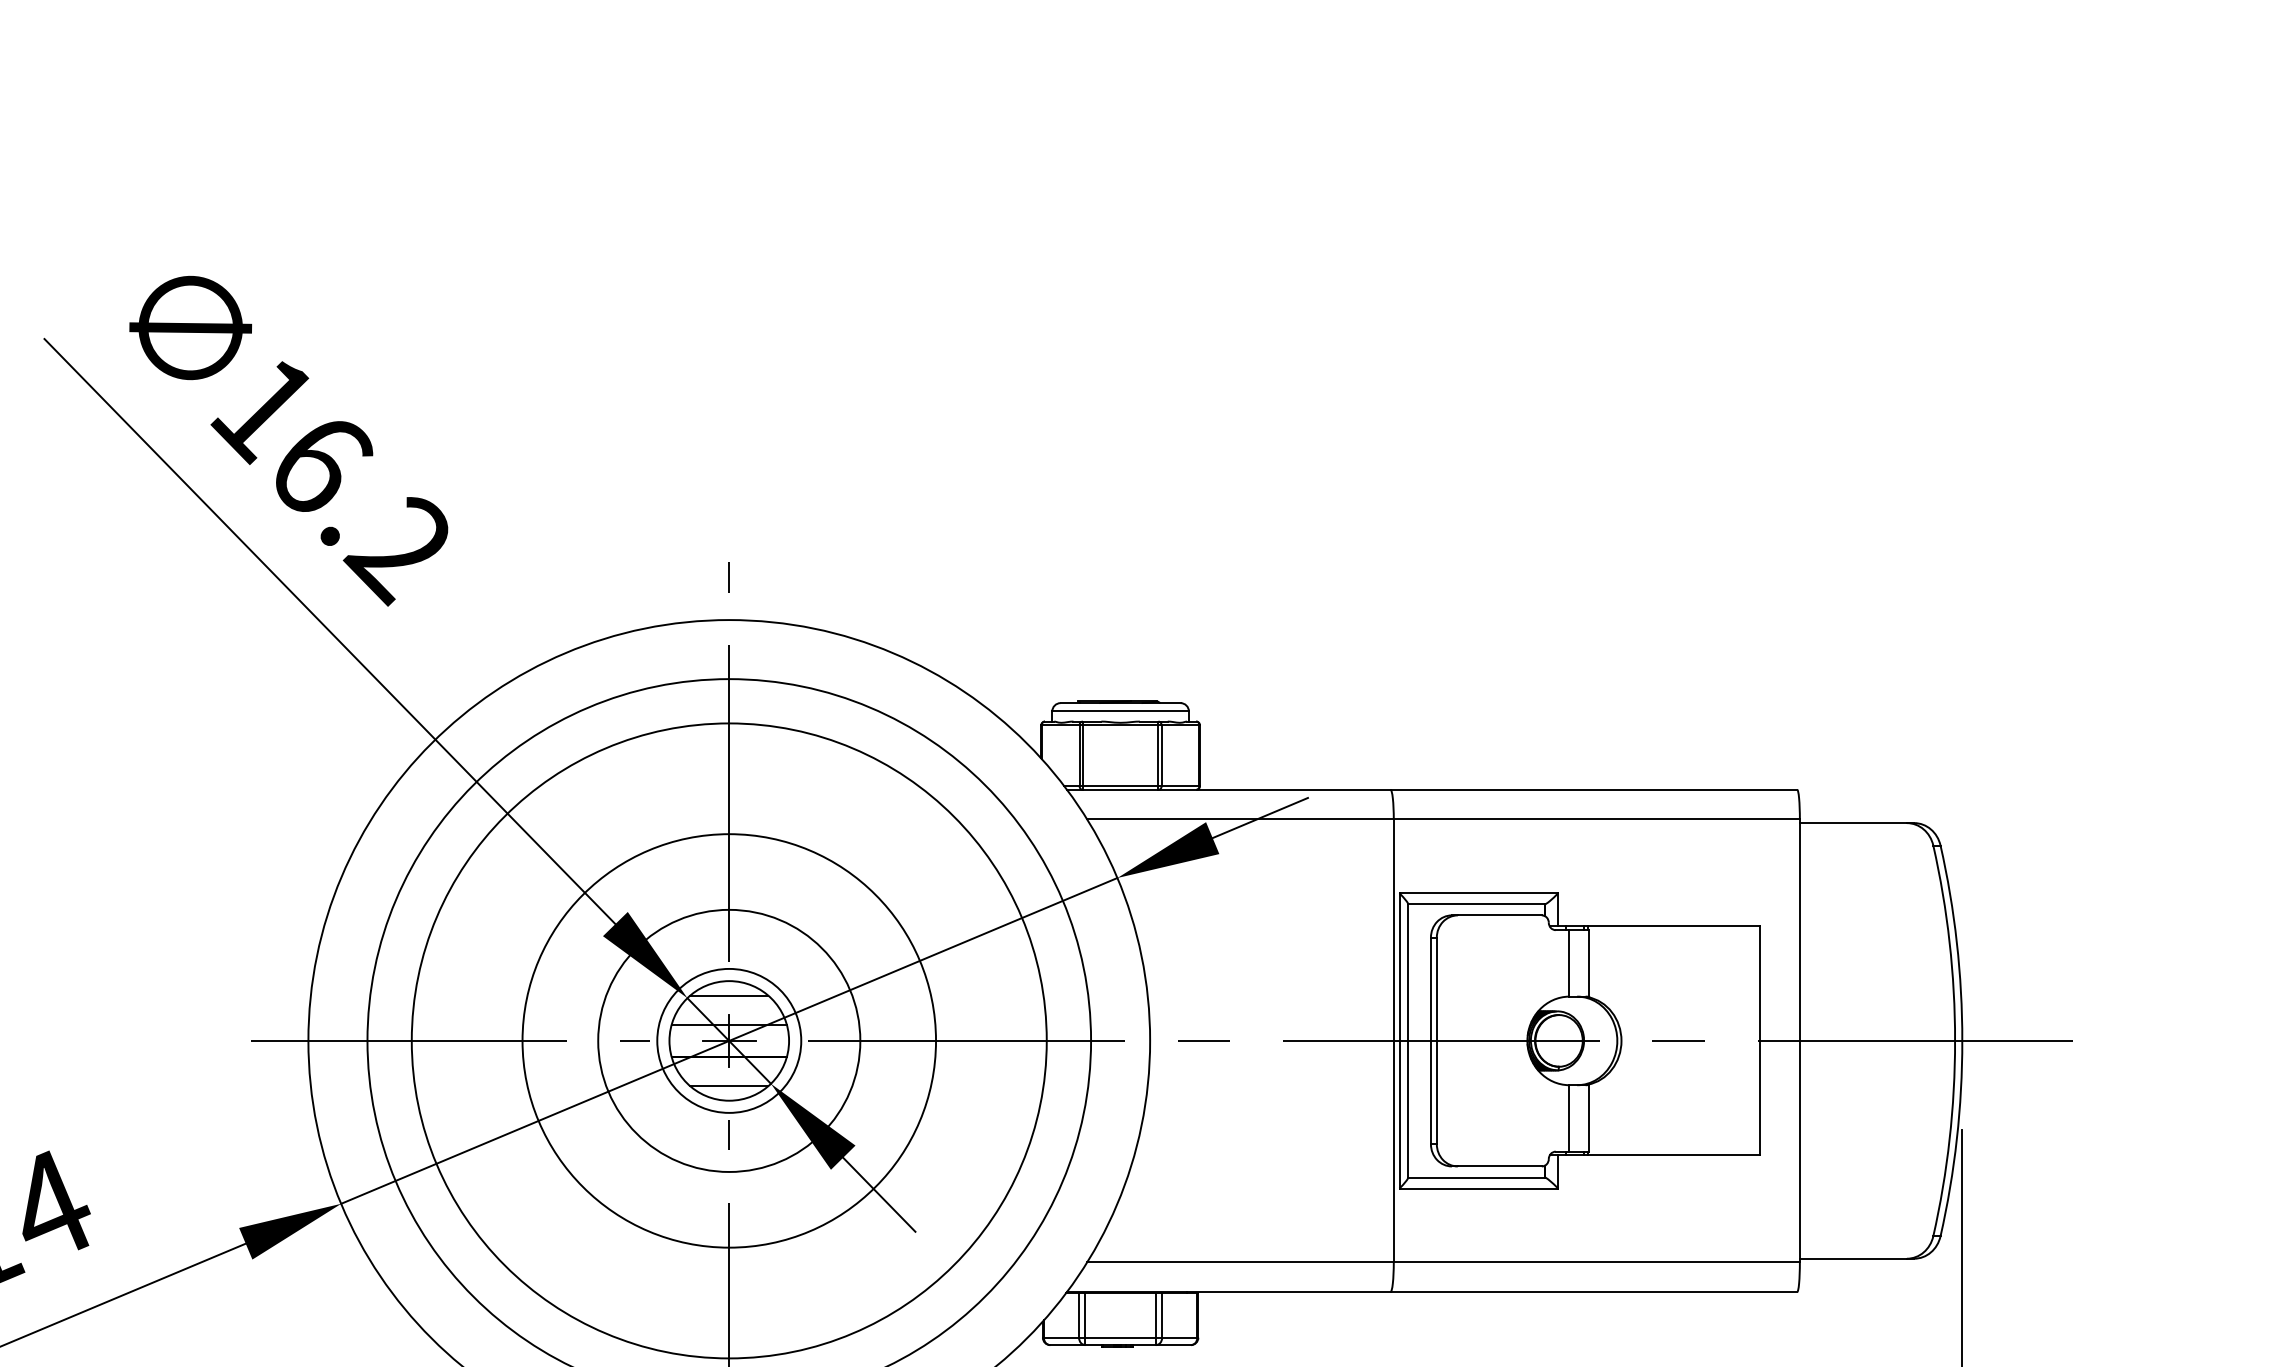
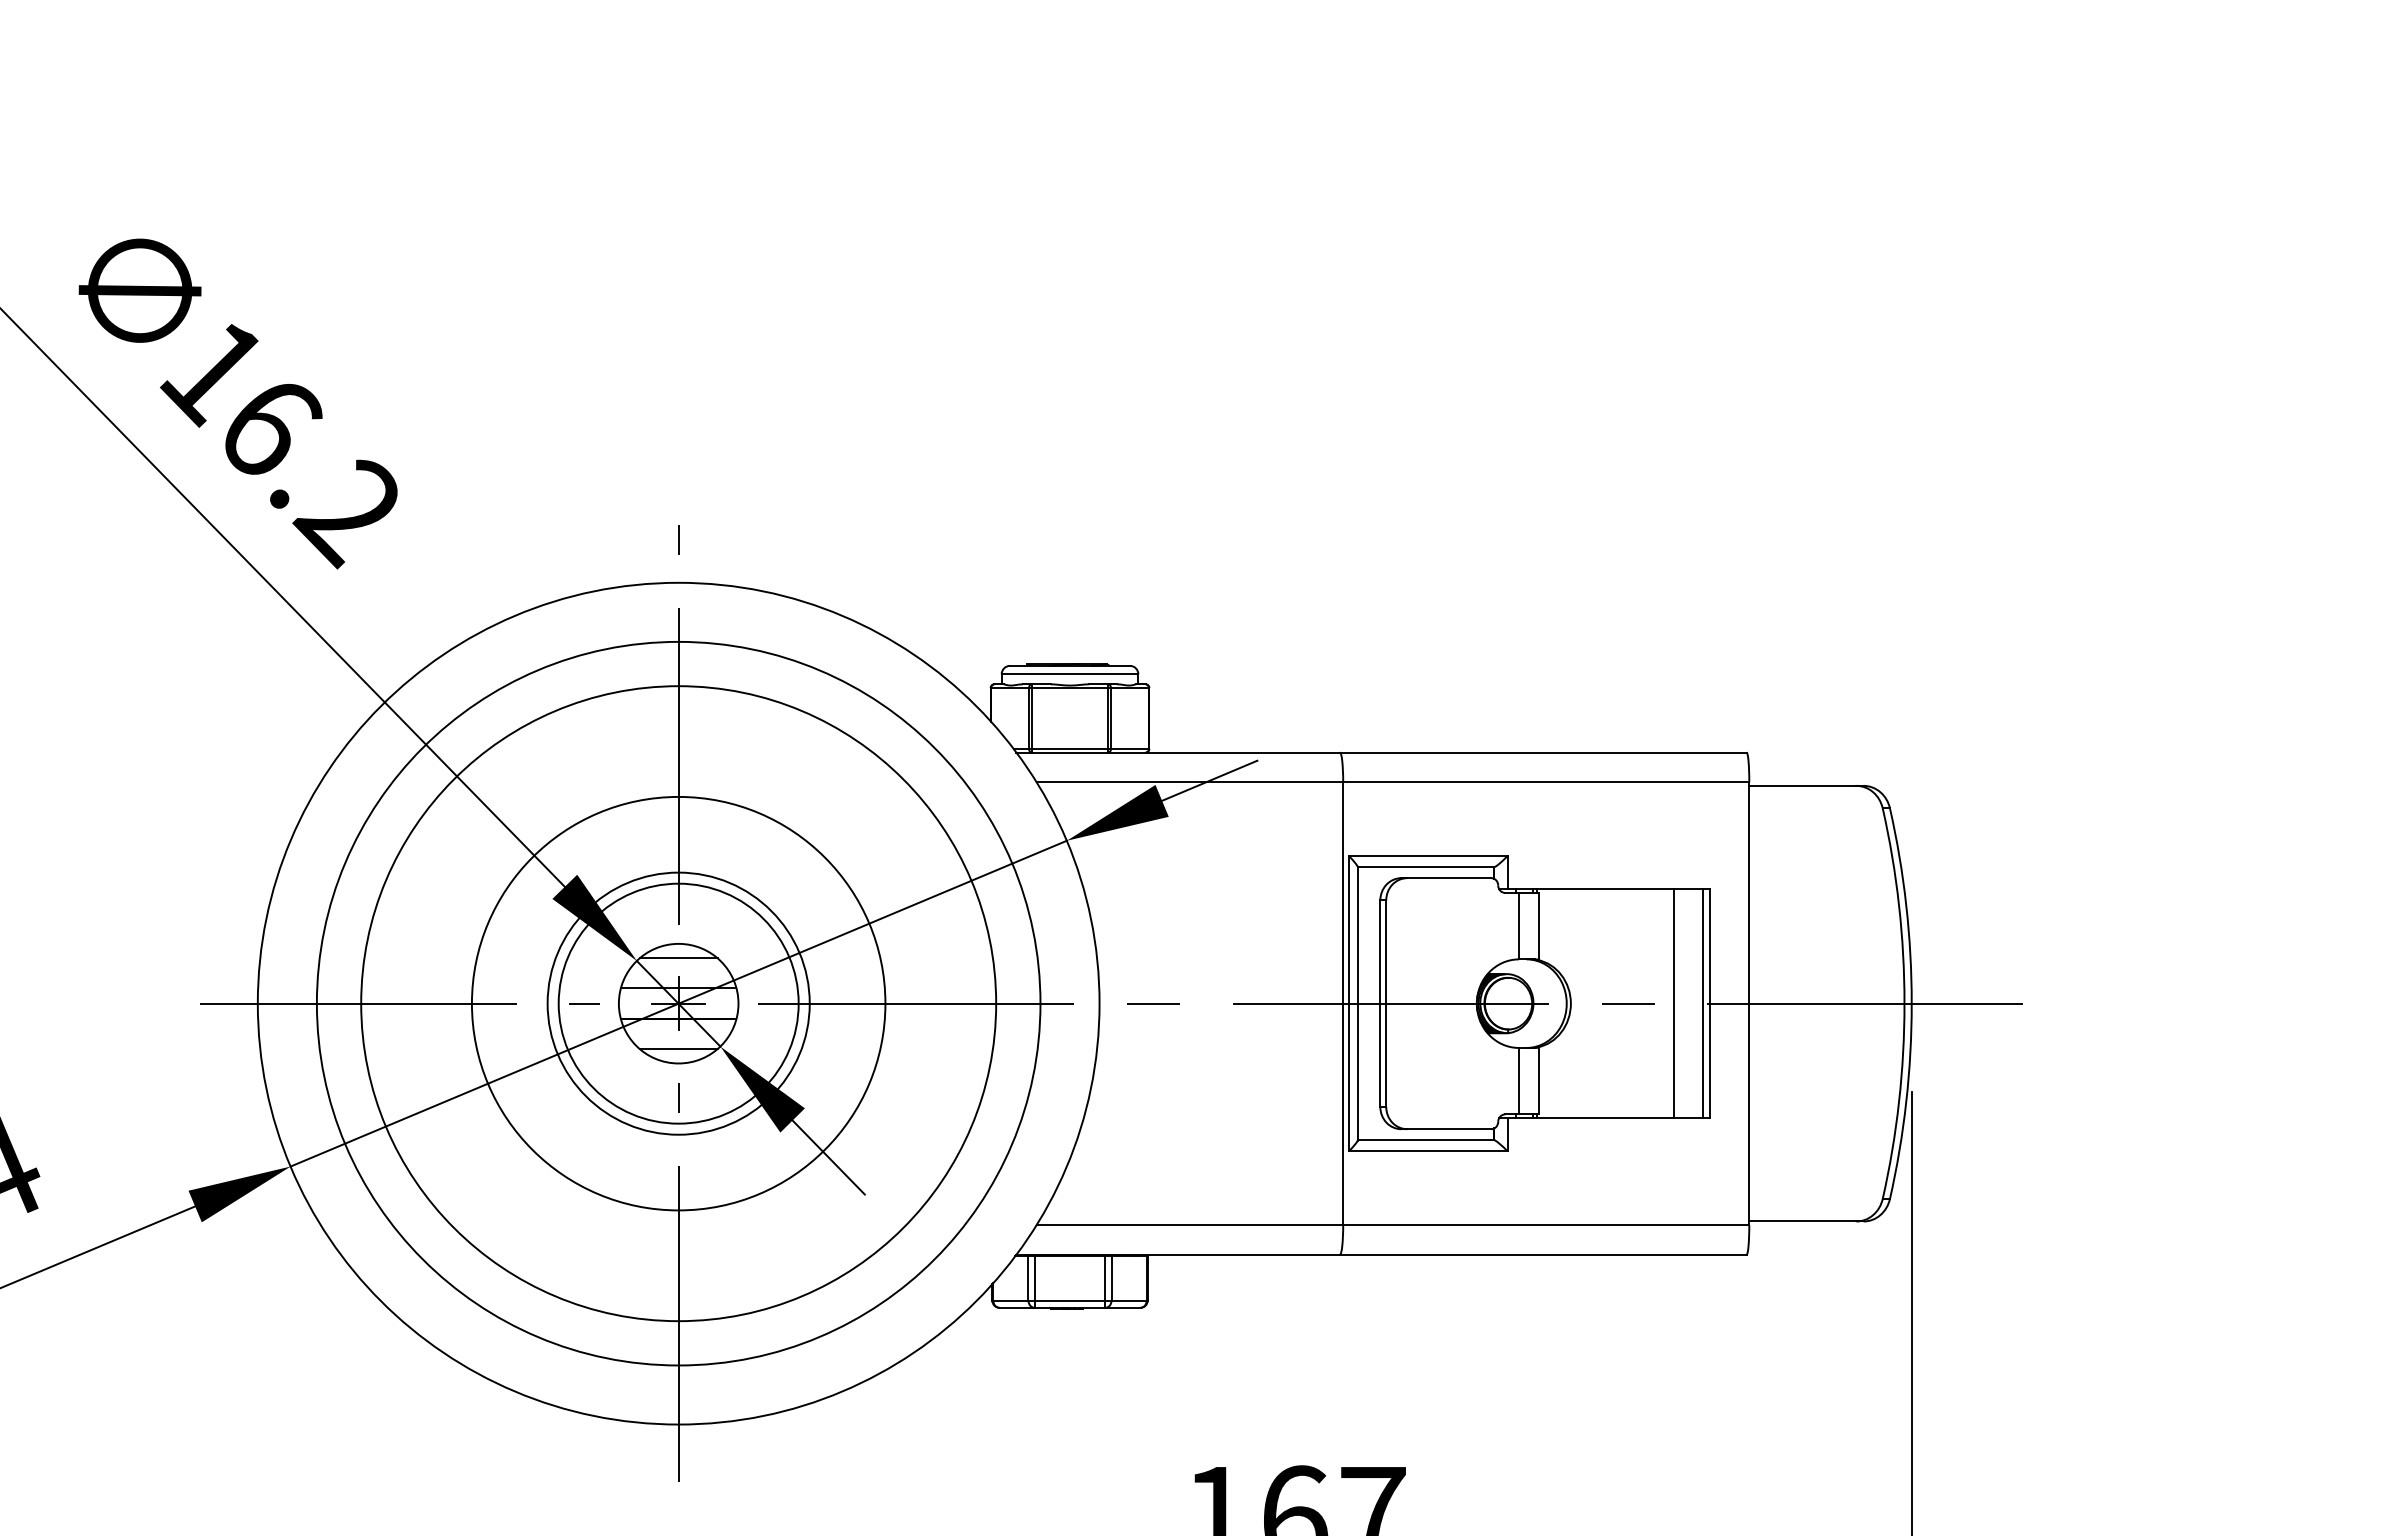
circle: (729, 1040) -> (678, 1003), size x1.67
line: (1724, 1040) -> (1673, 1003), added
line: (1754, 1040) -> (1703, 1003), added

